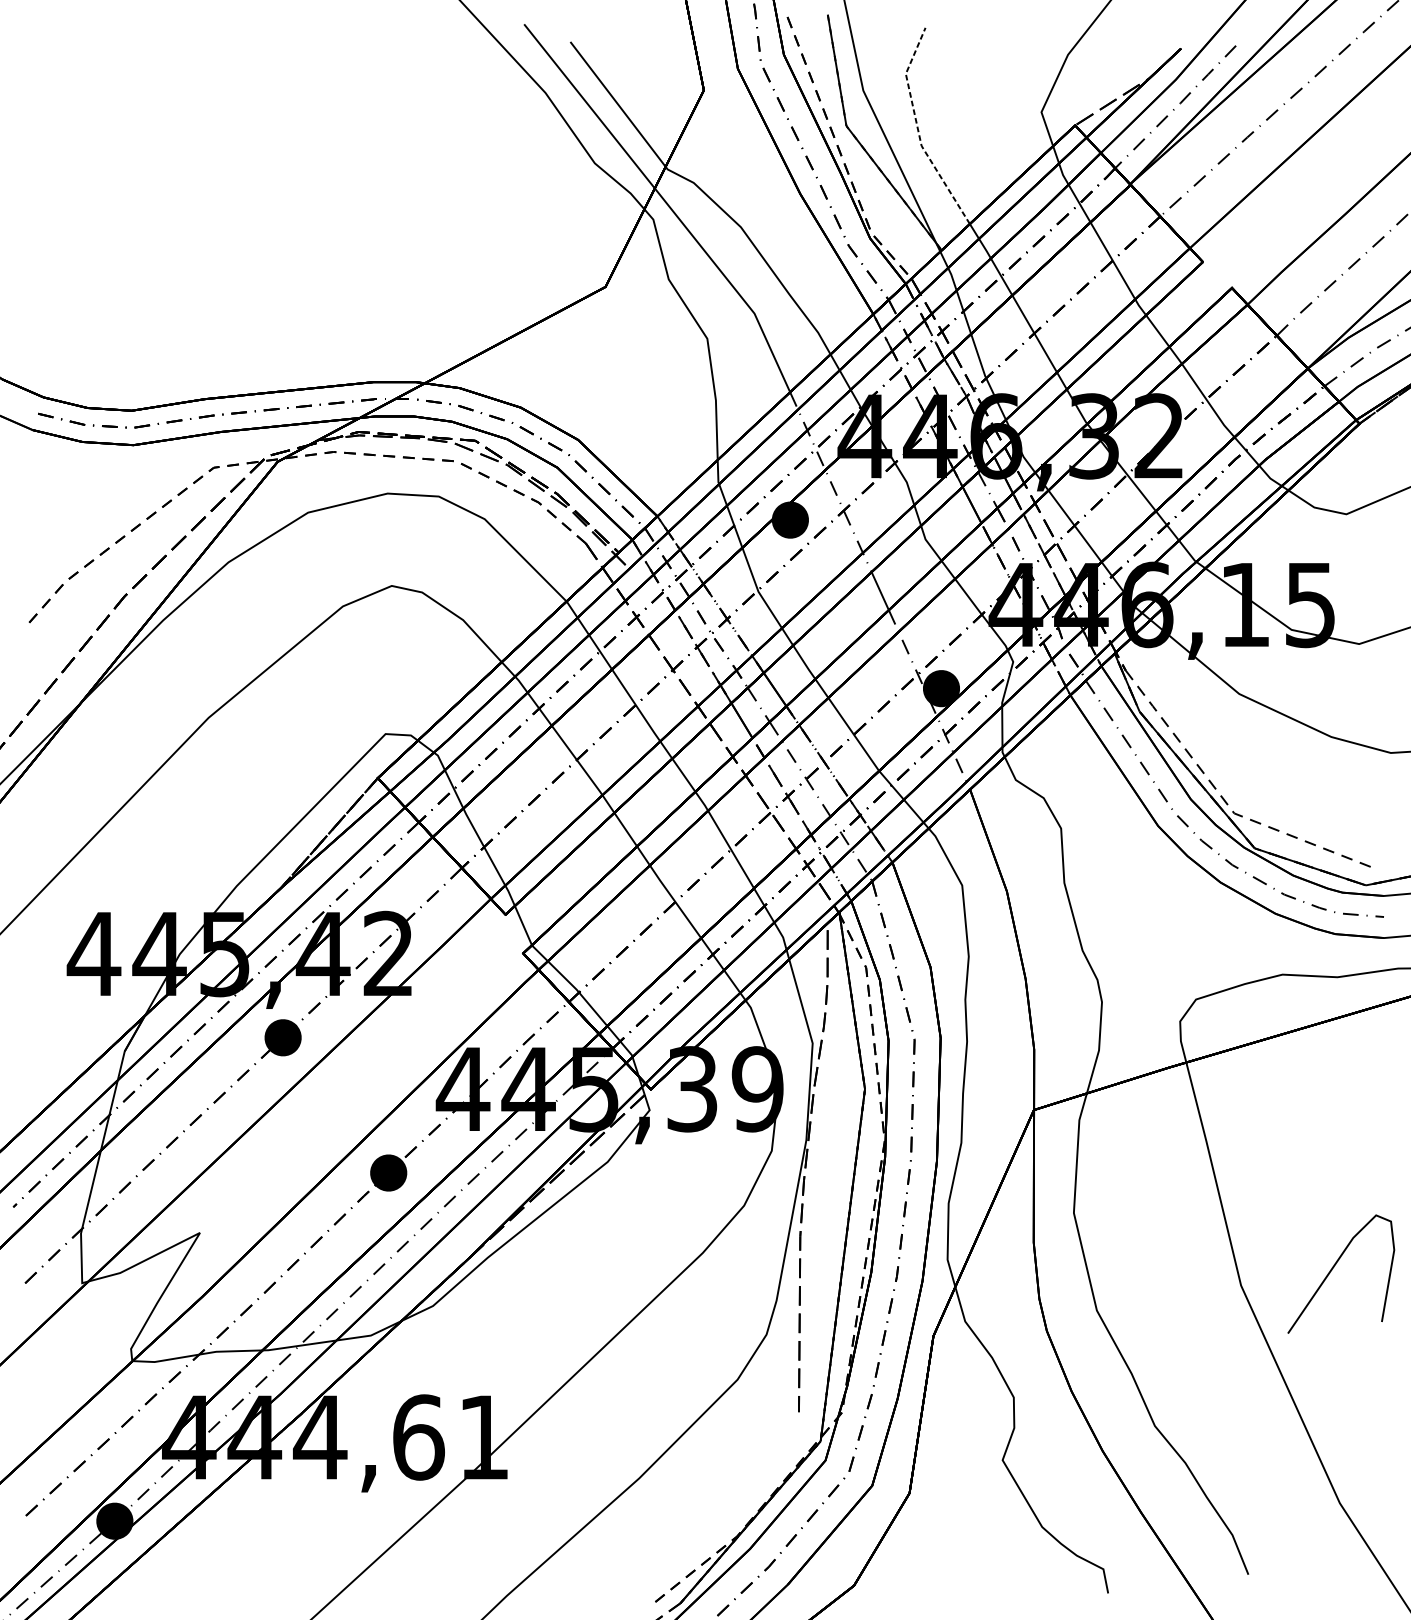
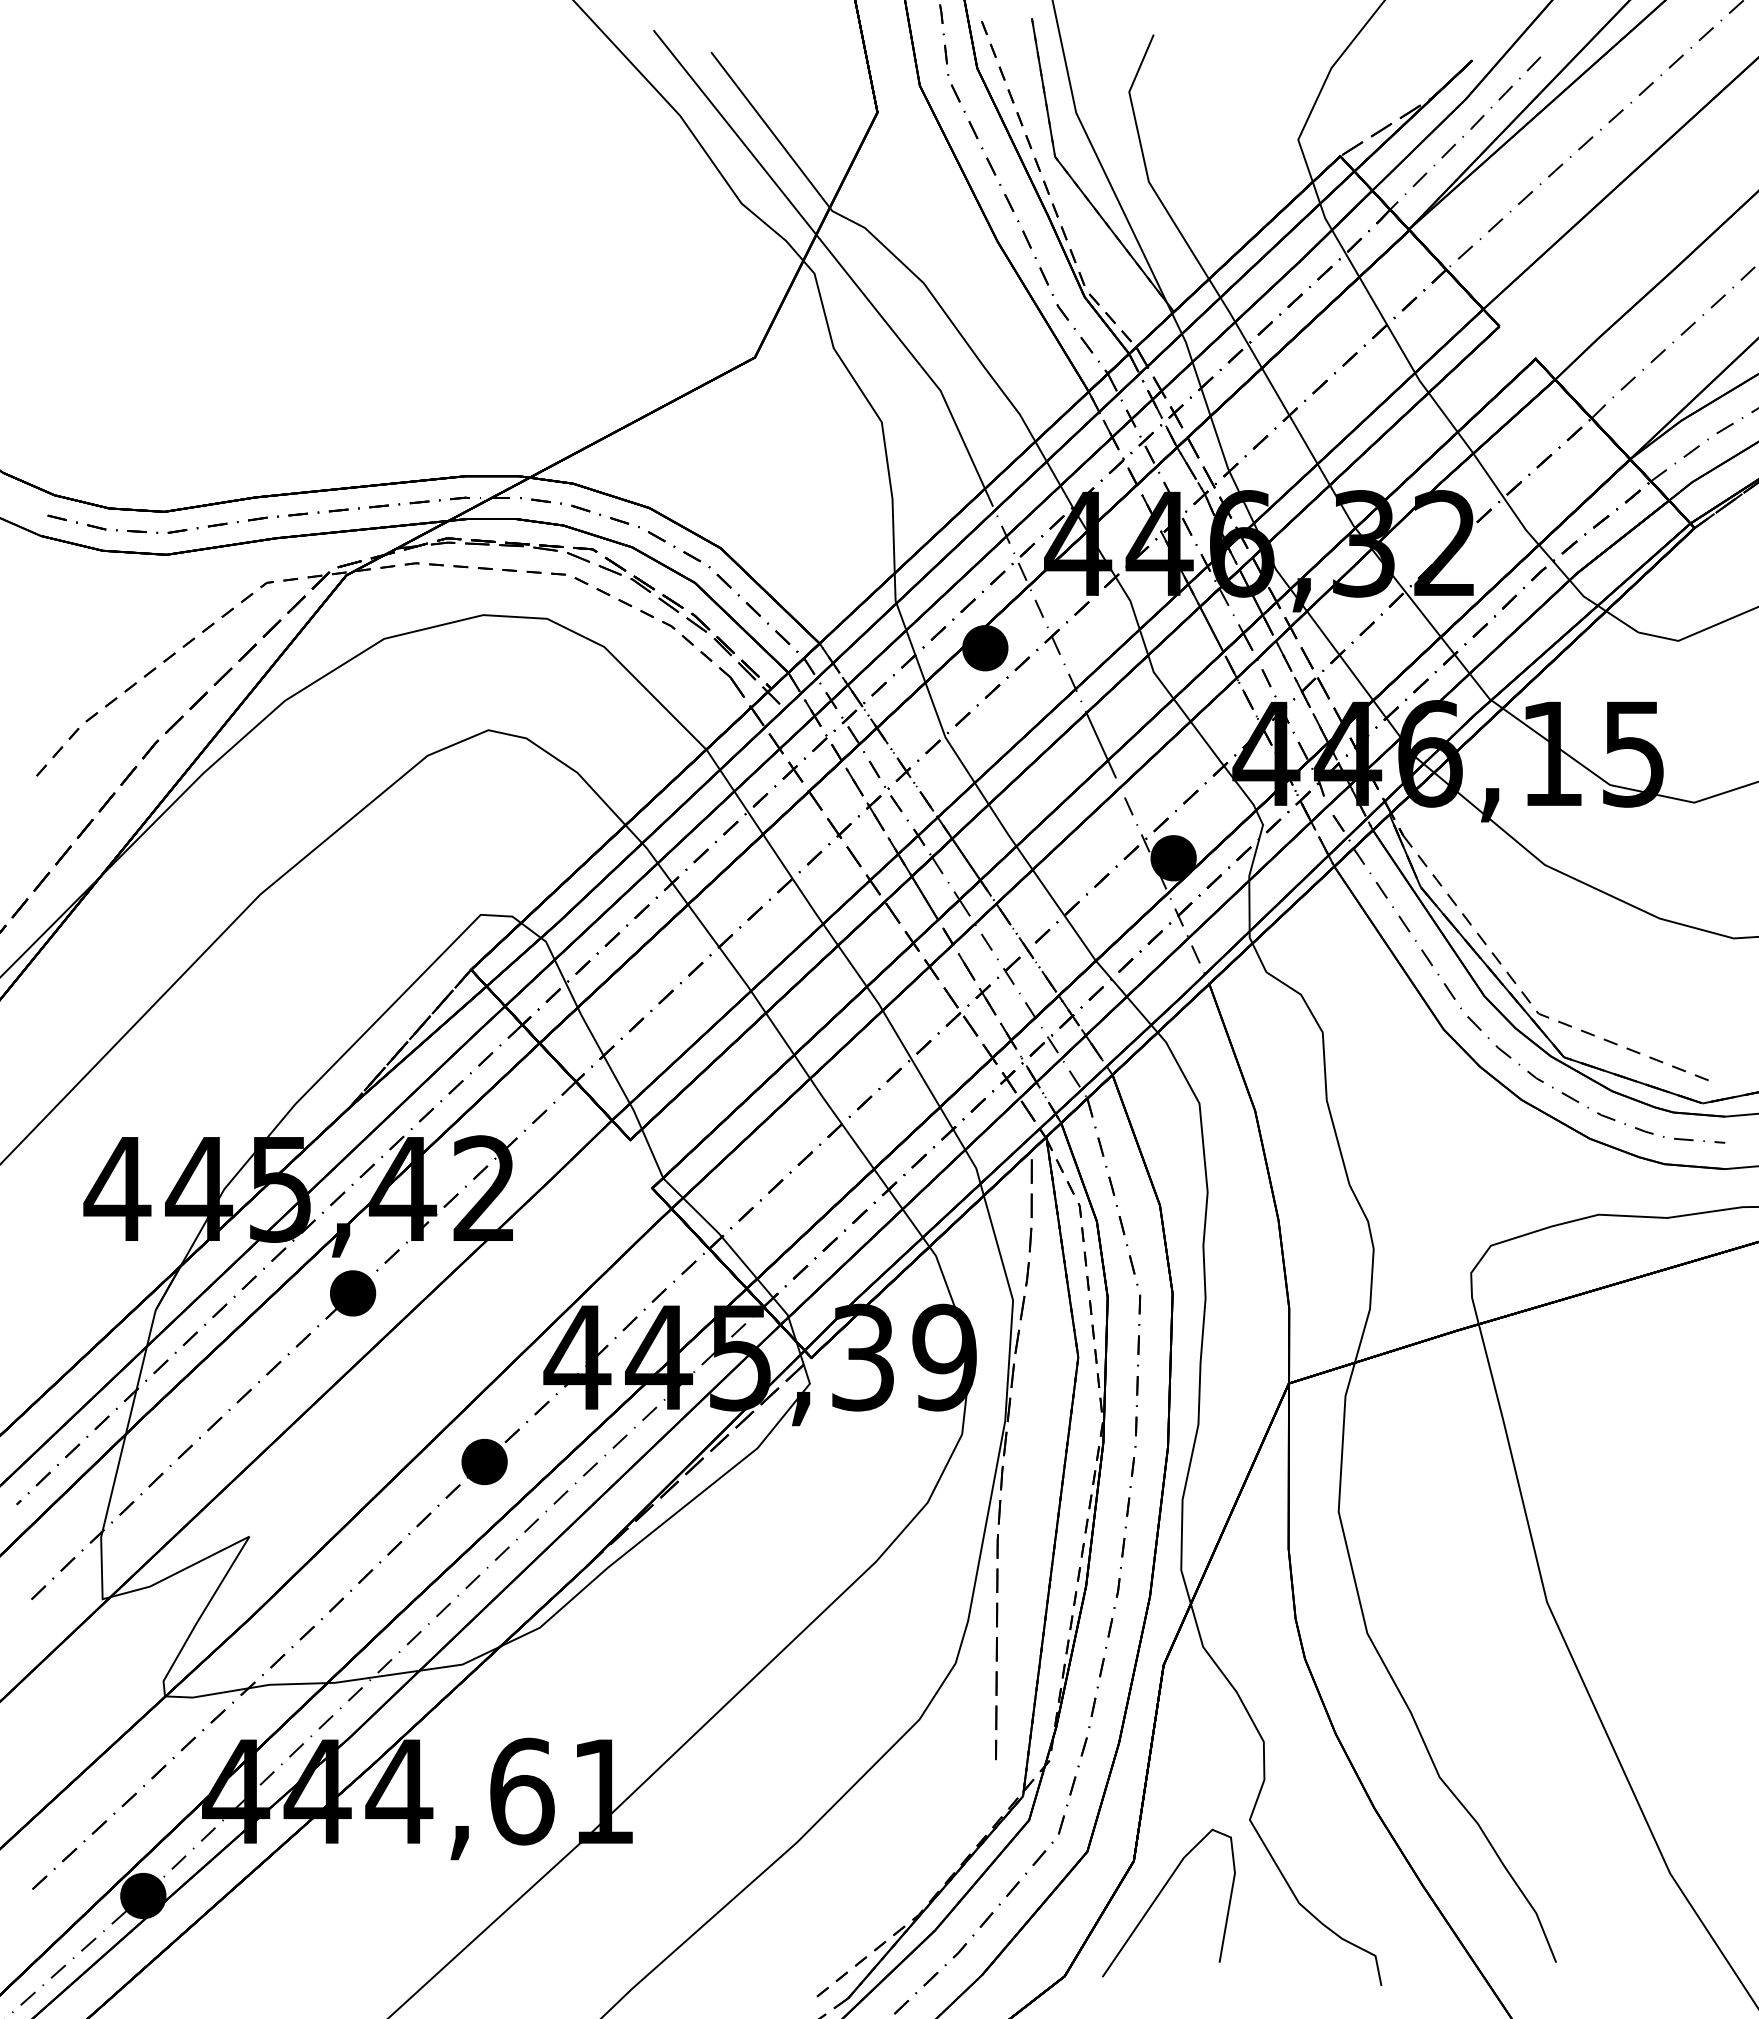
line: (918, 130) -> (1144, 162), dashed -> solid
curve: (1334, 1267) -> (1160, 1894), moved

